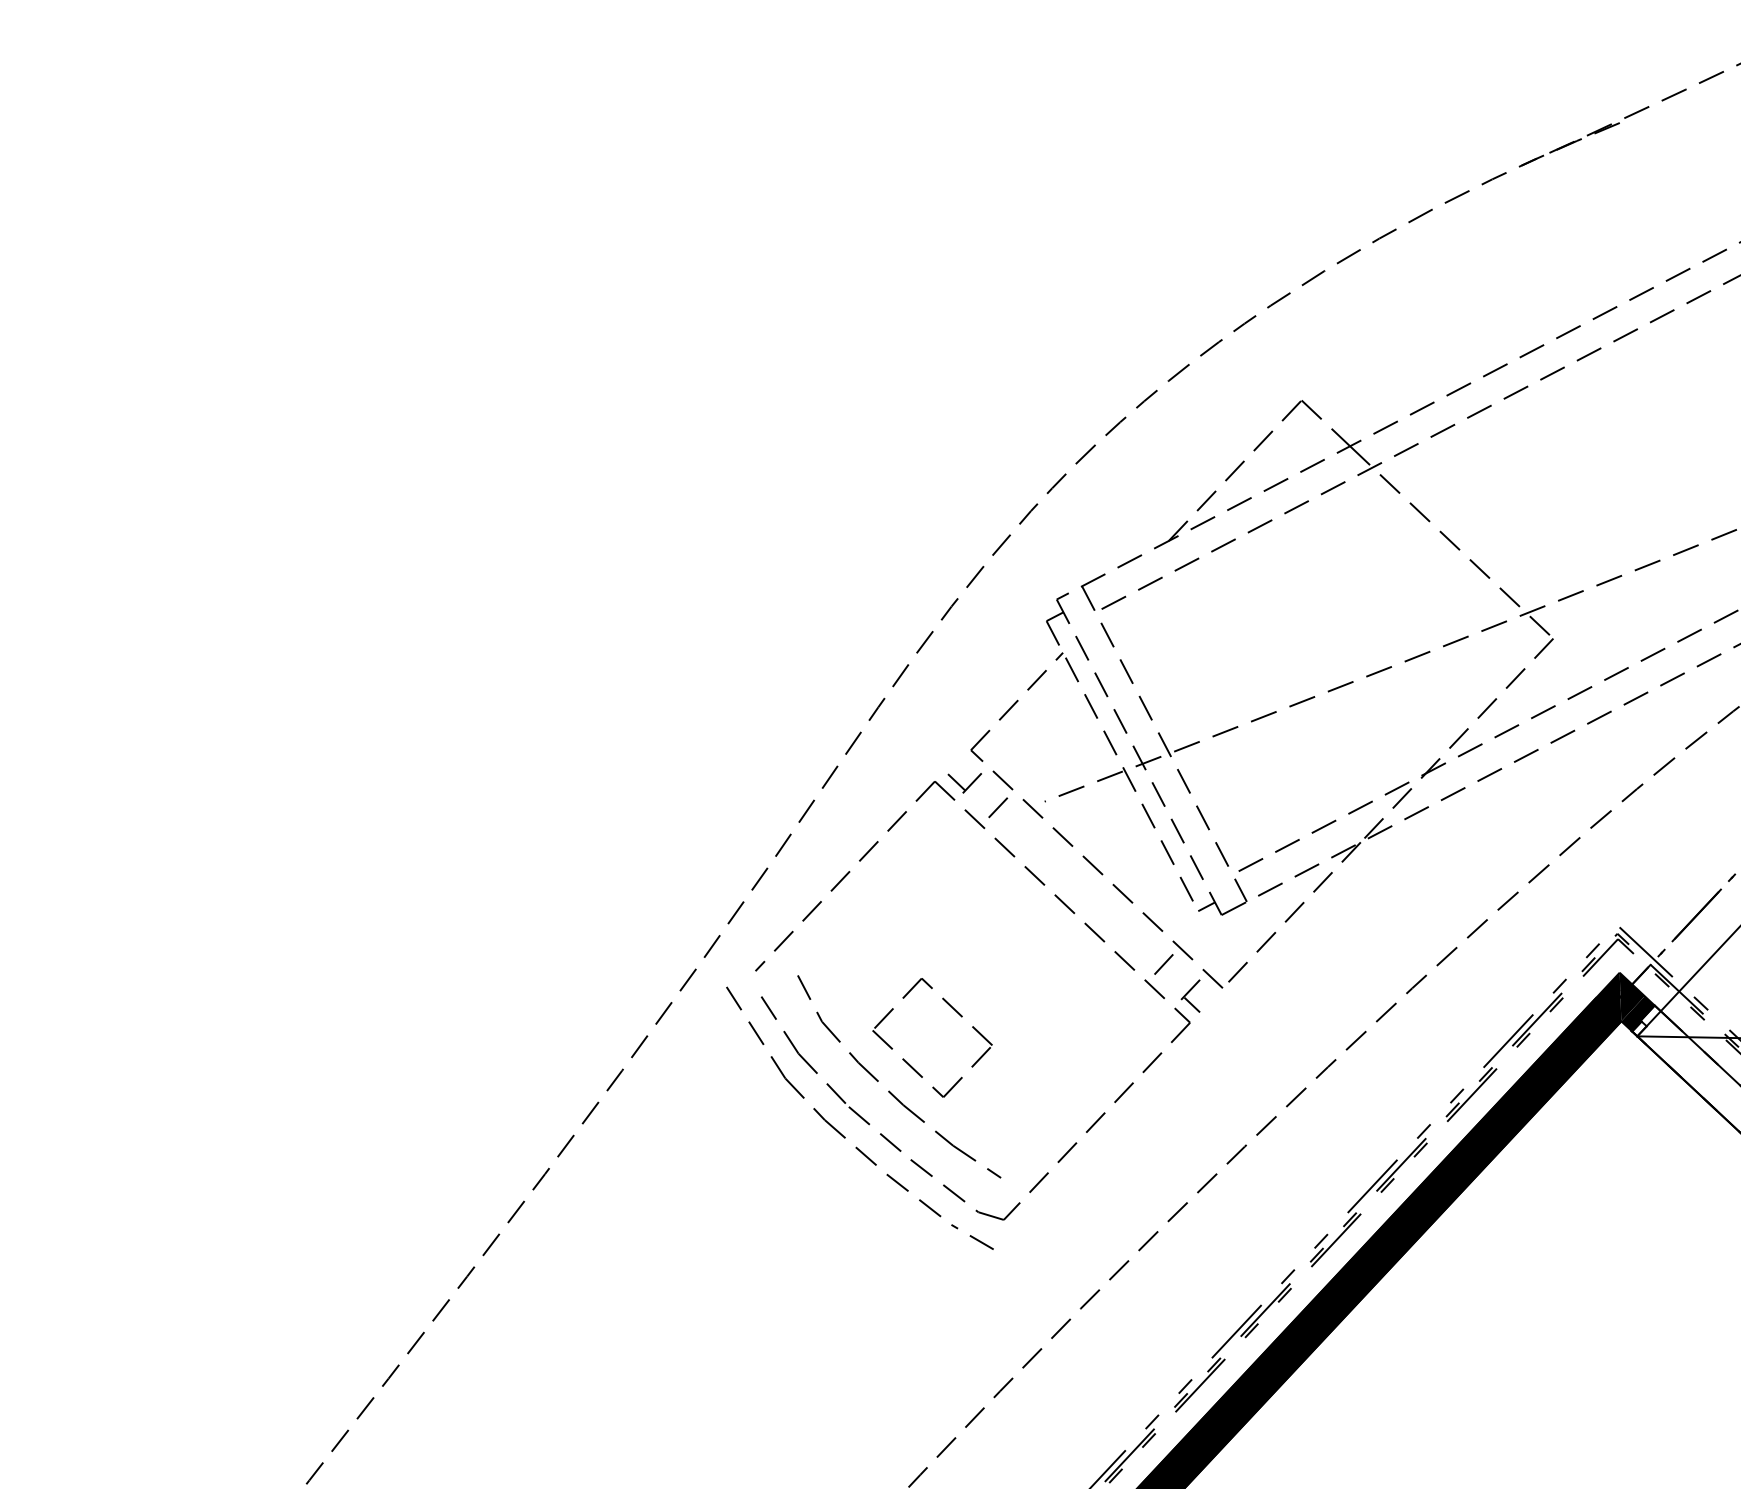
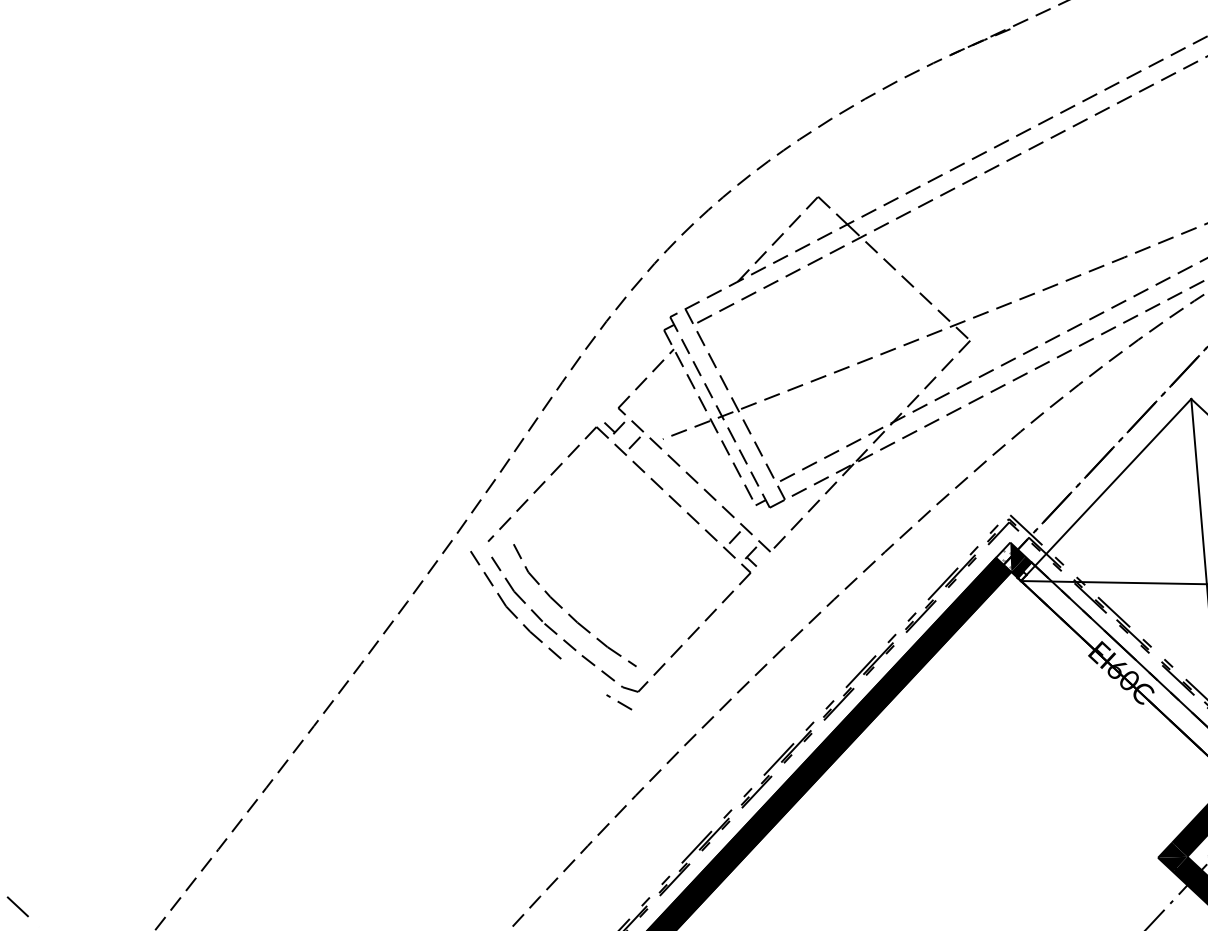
fill: (1608, 995) -> (1003, 556), removed
part: (954, 1012) -> (608, 566), removed
line: (908, 1191) -> (580, 674), removed

